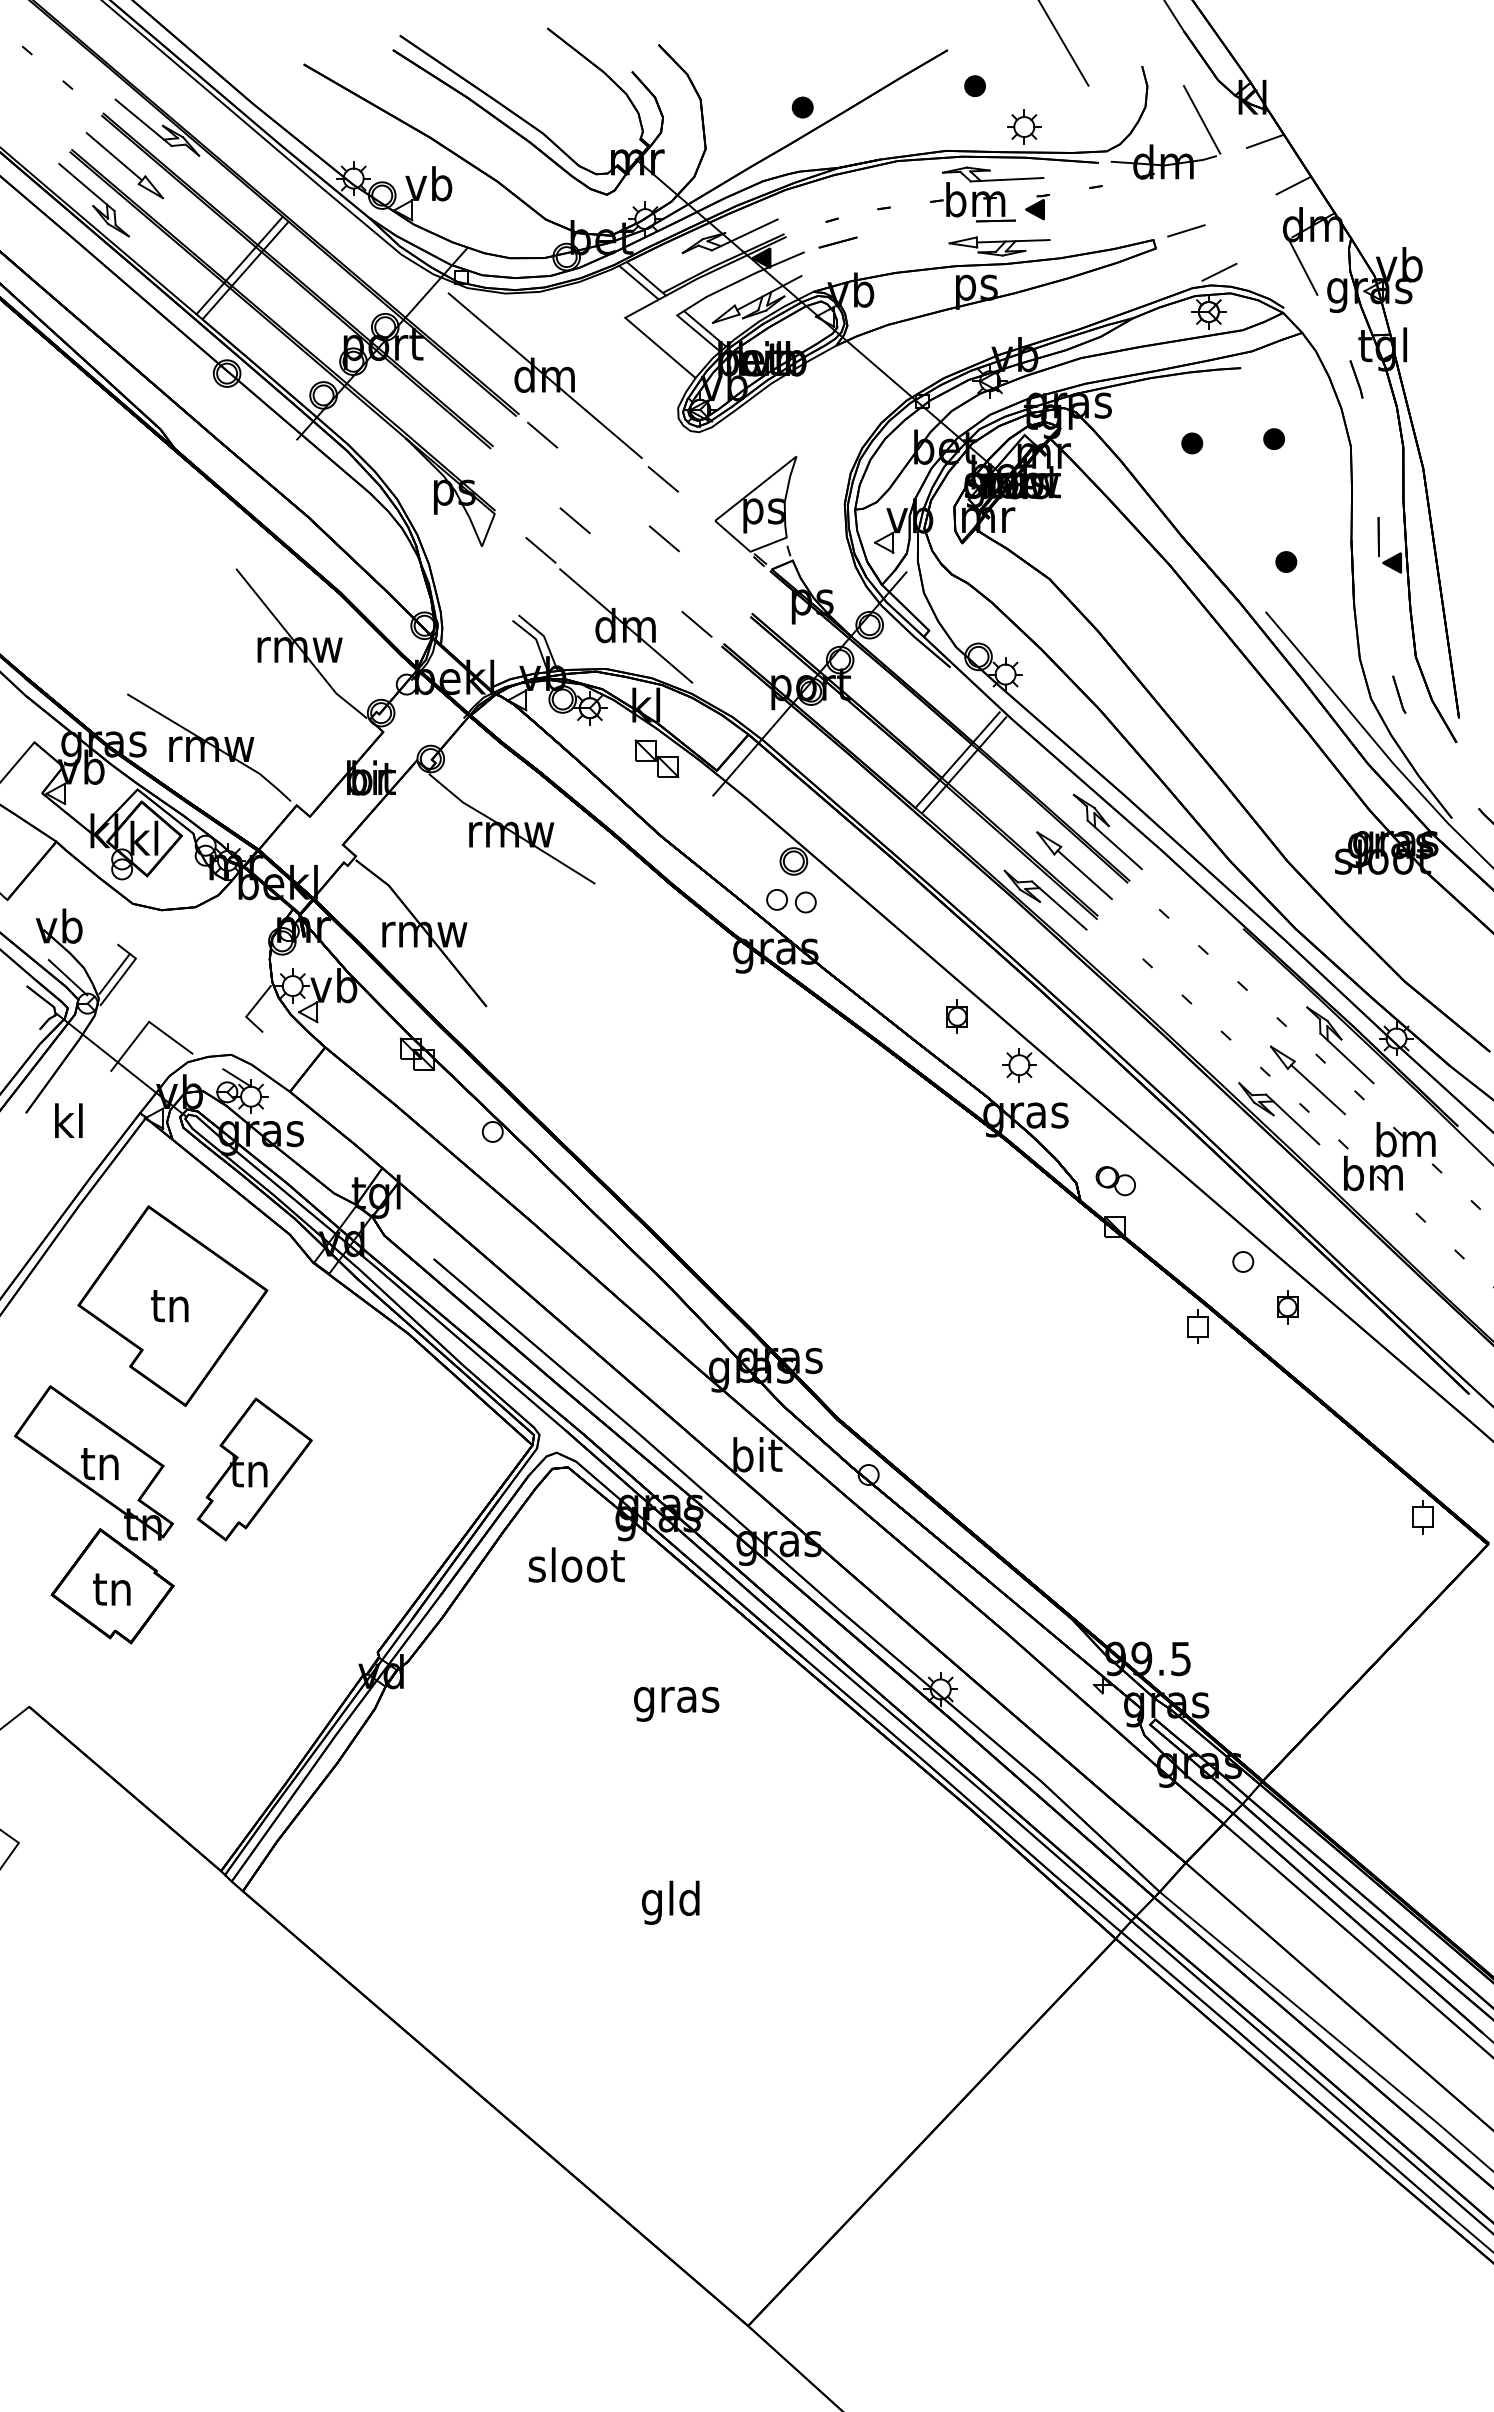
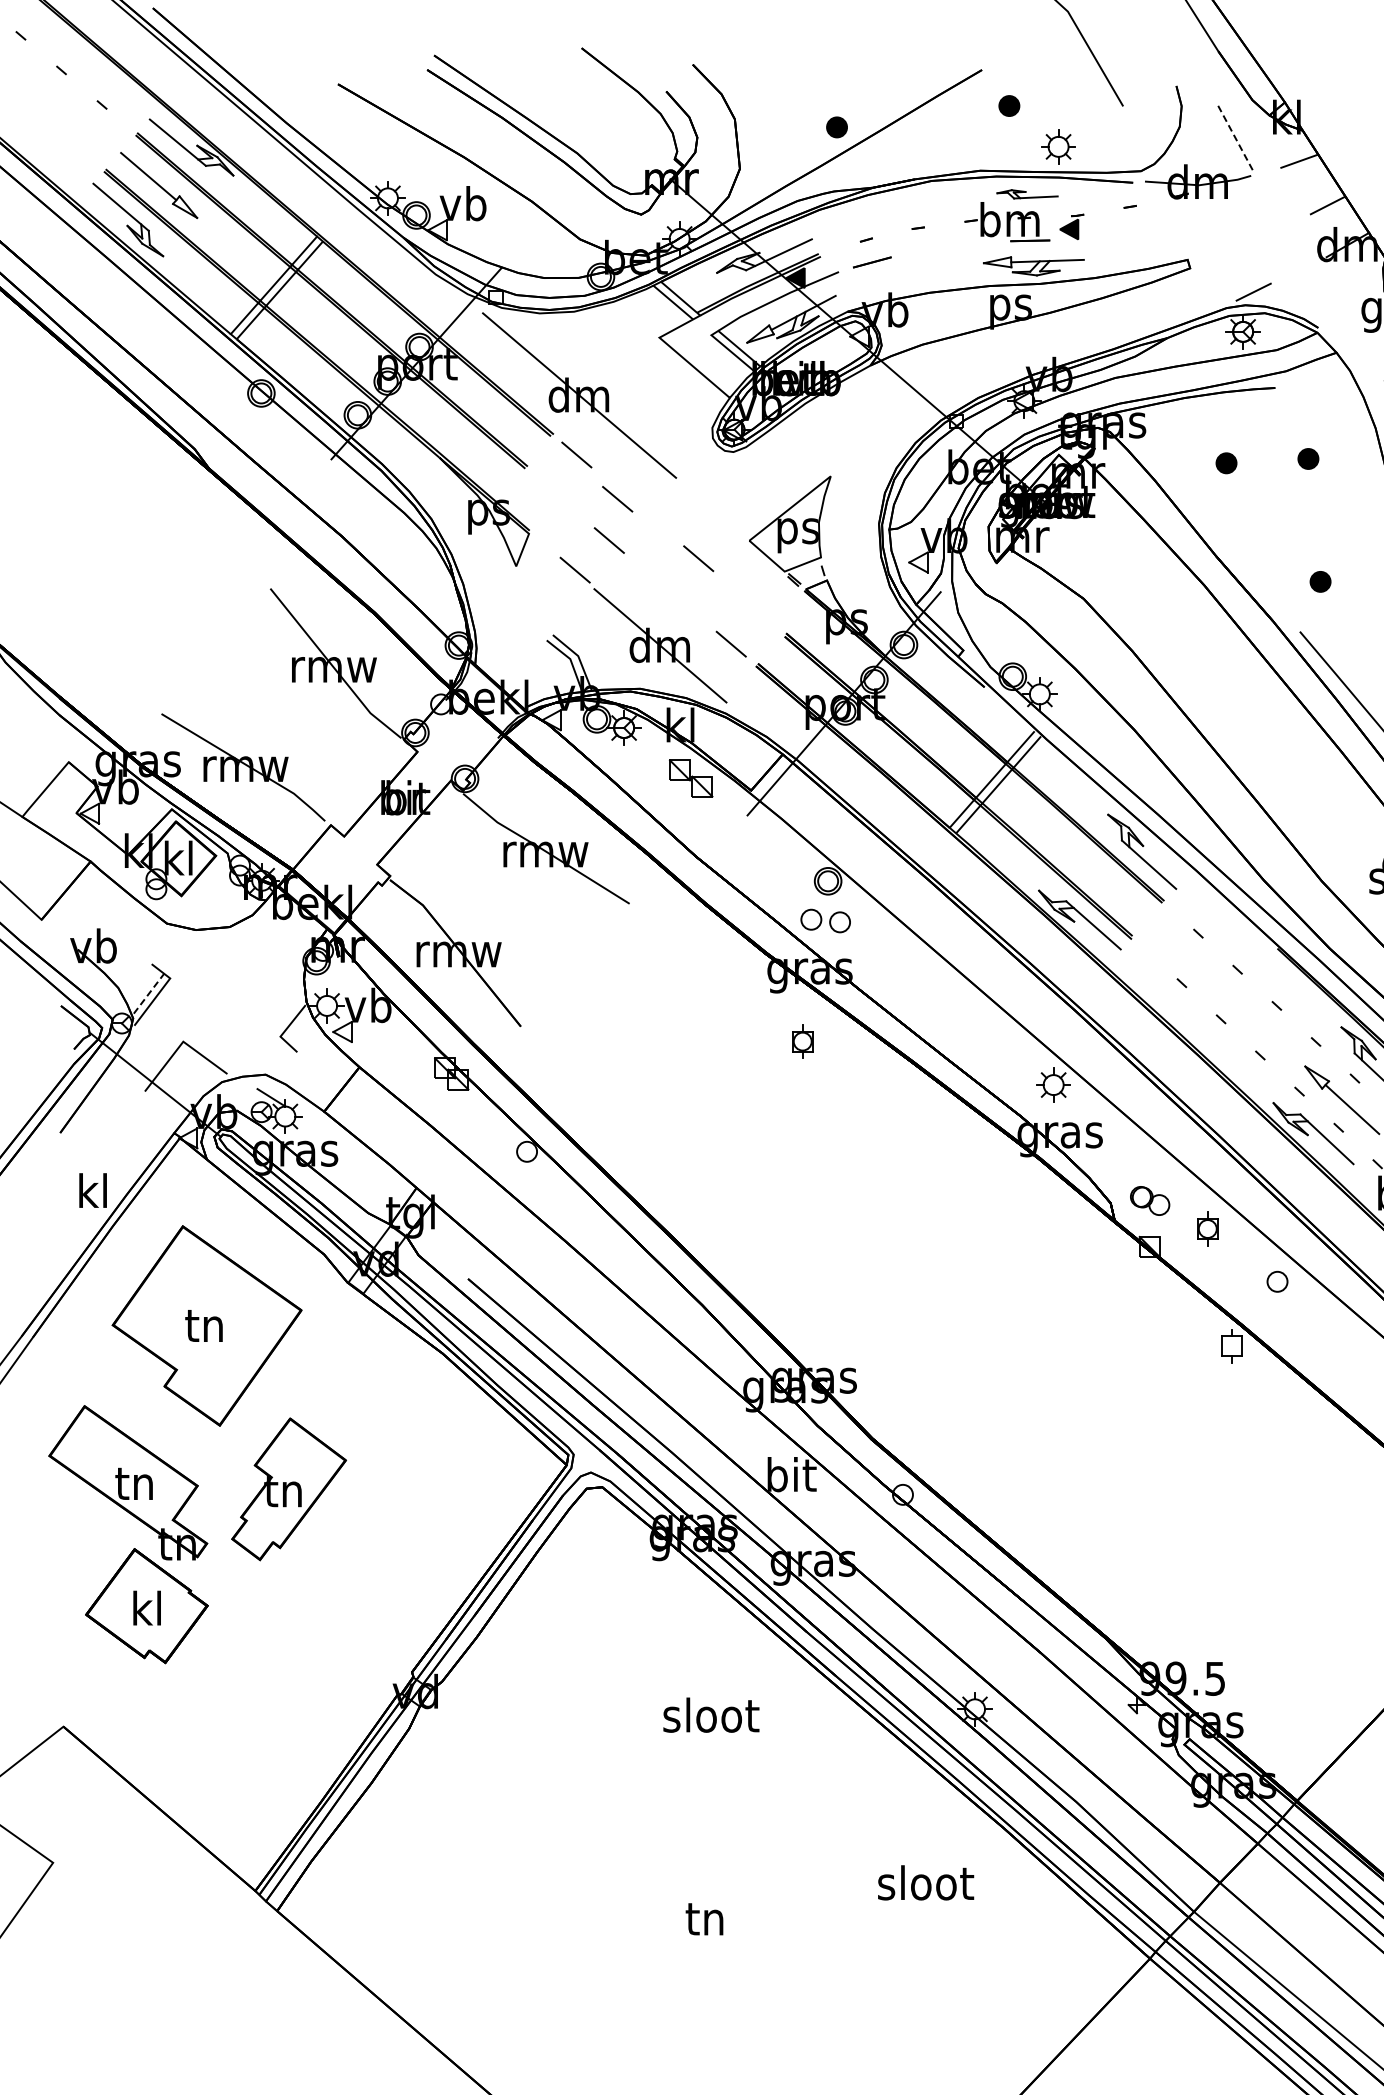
line: (1202, 120) -> (1236, 140), solid -> dashed
part: (993, 174) -> (1027, 194), size x0.6
line: (1186, 230) -> (1220, 250), removed
line: (1303, 267) -> (1337, 287), removed
line: (662, 479) -> (616, 499), moved
part: (1074, 865) -> (1108, 885), removed
line: (115, 973) -> (149, 993), solid -> dashed
line: (67, 977) -> (101, 997), removed
part: (956, 1016) -> (801, 1041), moved
text: (68, 1120) -> (92, 1190), moved
part: (1287, 1307) -> (1207, 1229), moved
text: (576, 1564) -> (925, 1882), moved
text: (111, 1587) -> (145, 1607), tn -> kl
text: (677, 1699) -> (711, 1719), gras -> sloot
text: (670, 1902) -> (704, 1922), gld -> tn

